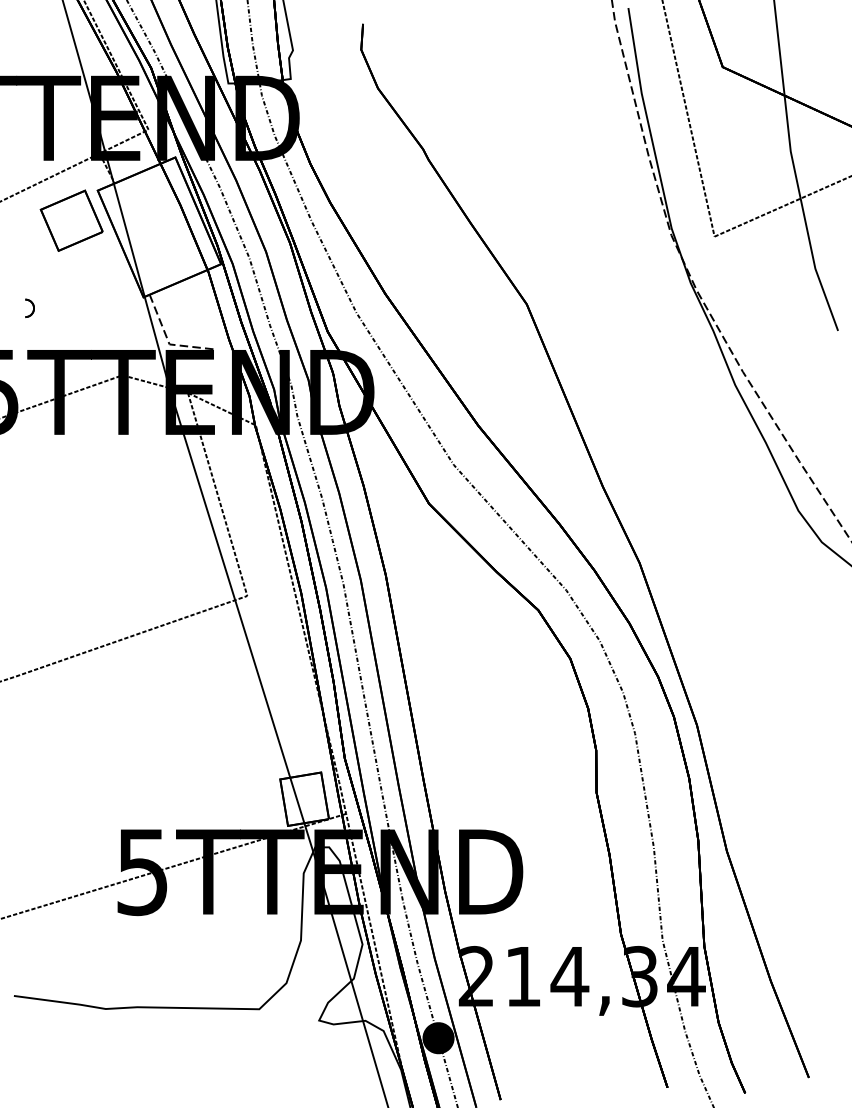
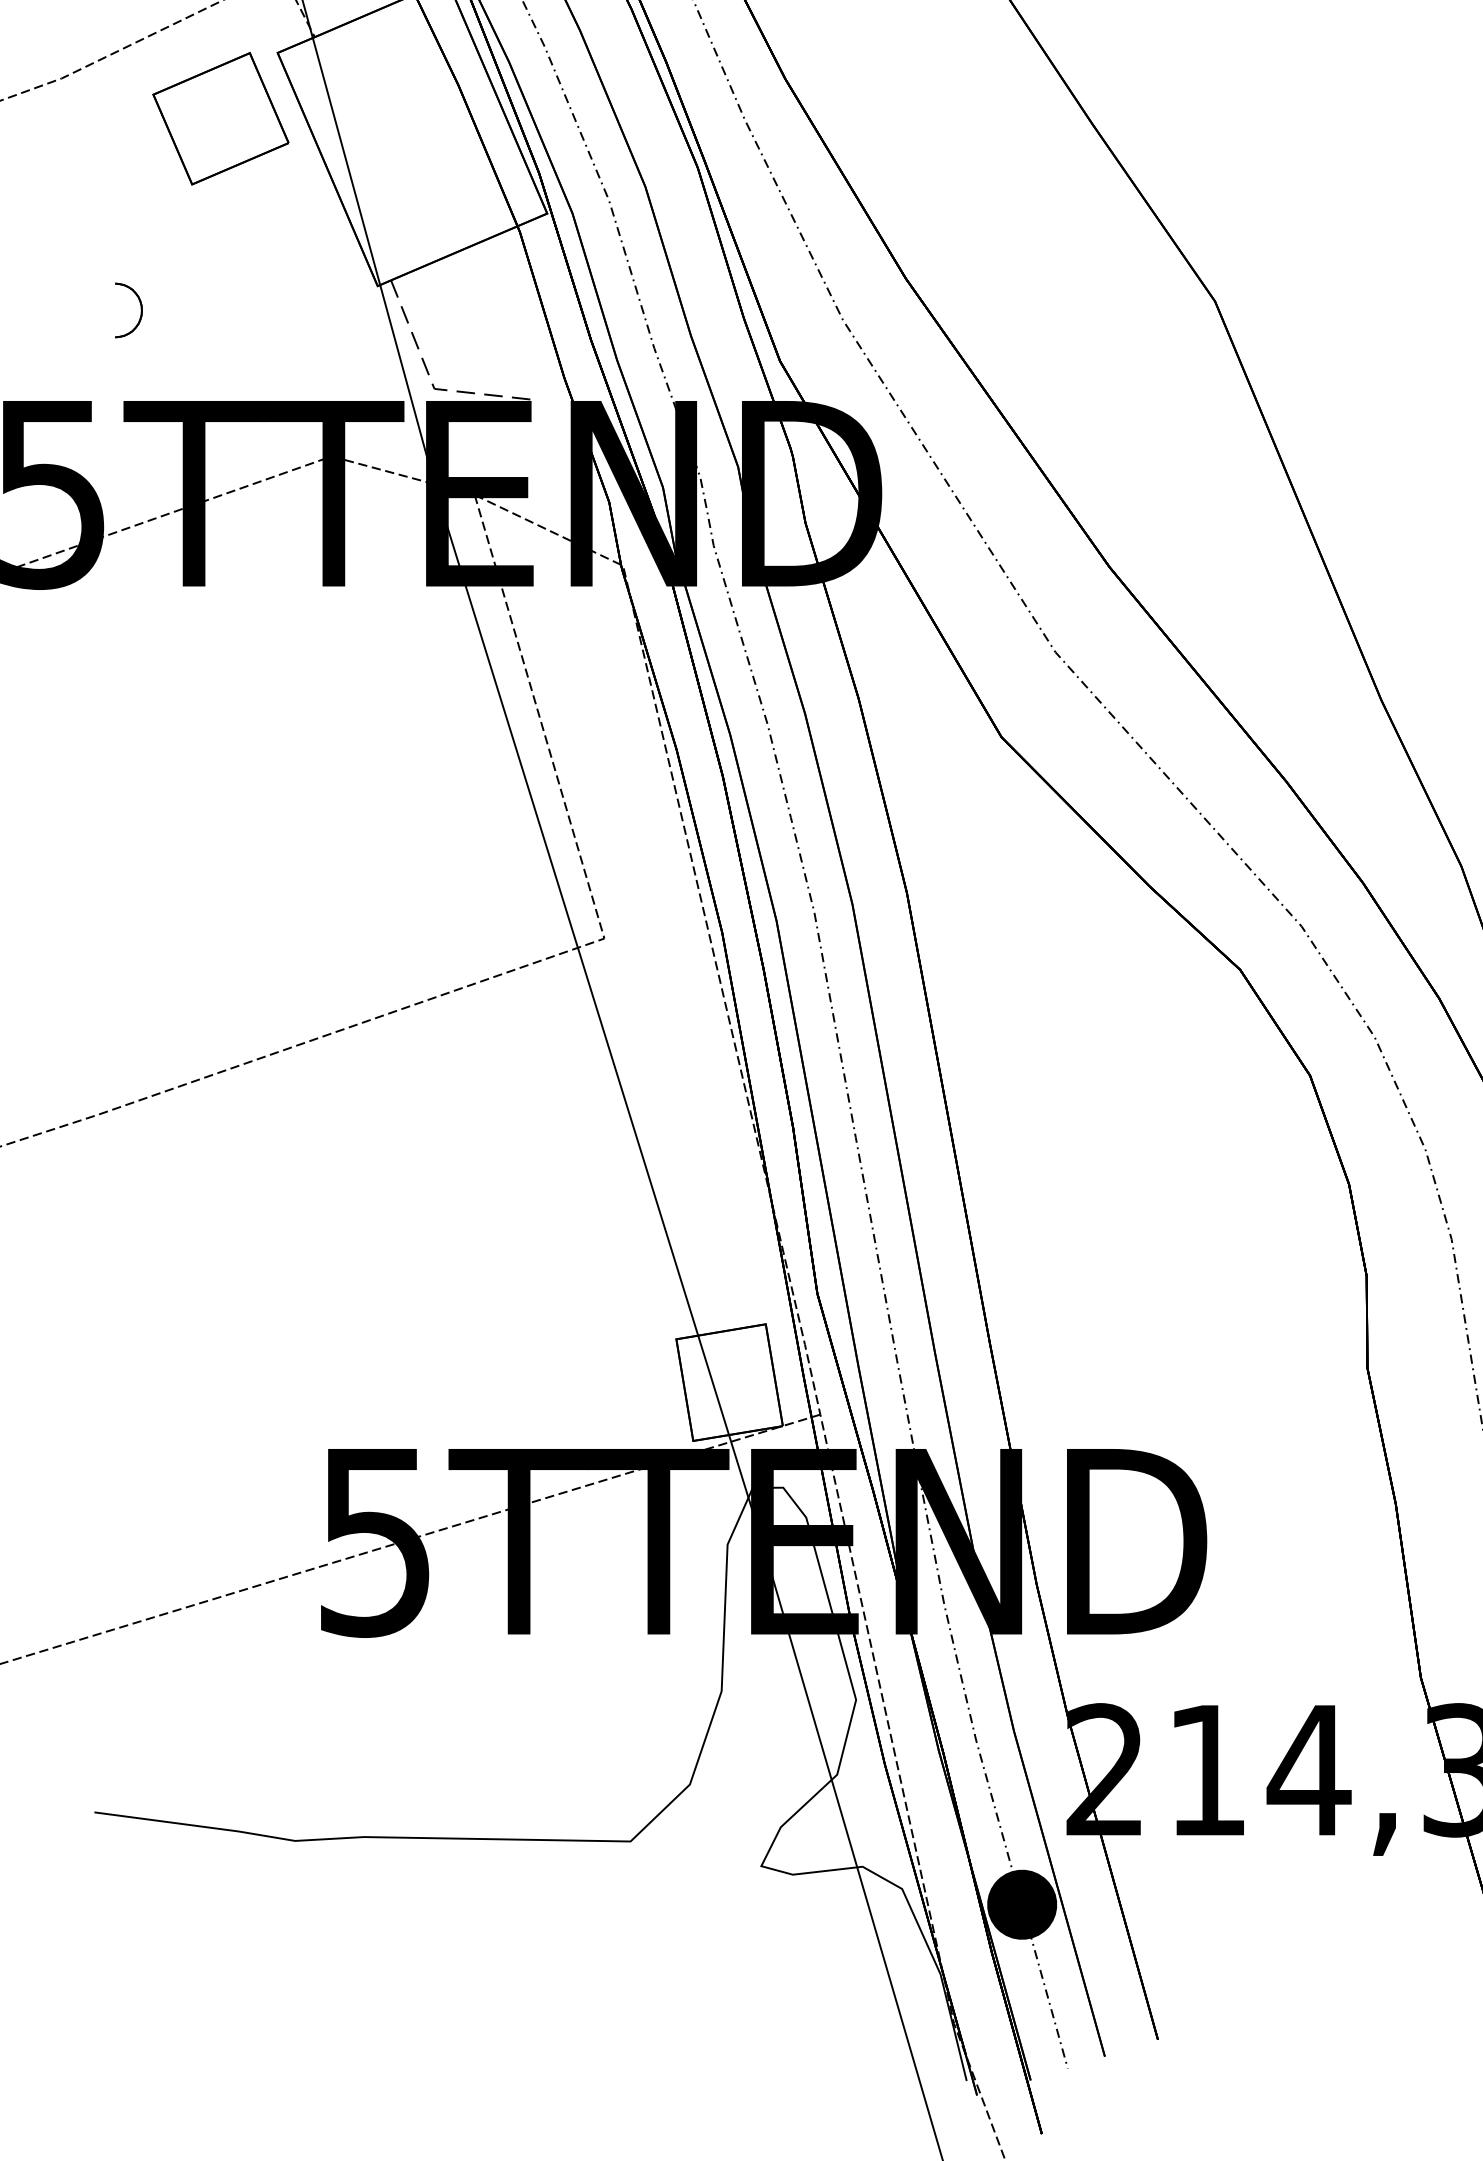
part: (29, 307) -> (128, 308), size x1.4

